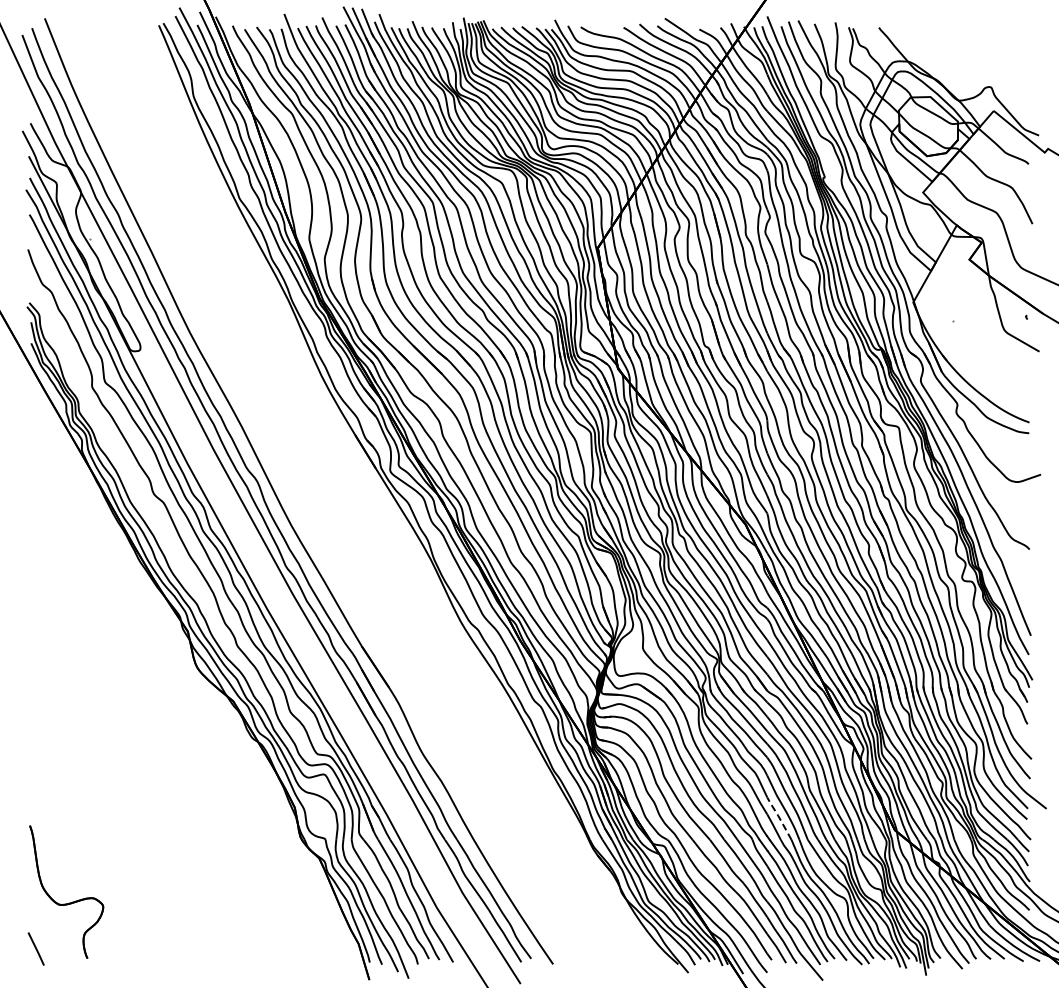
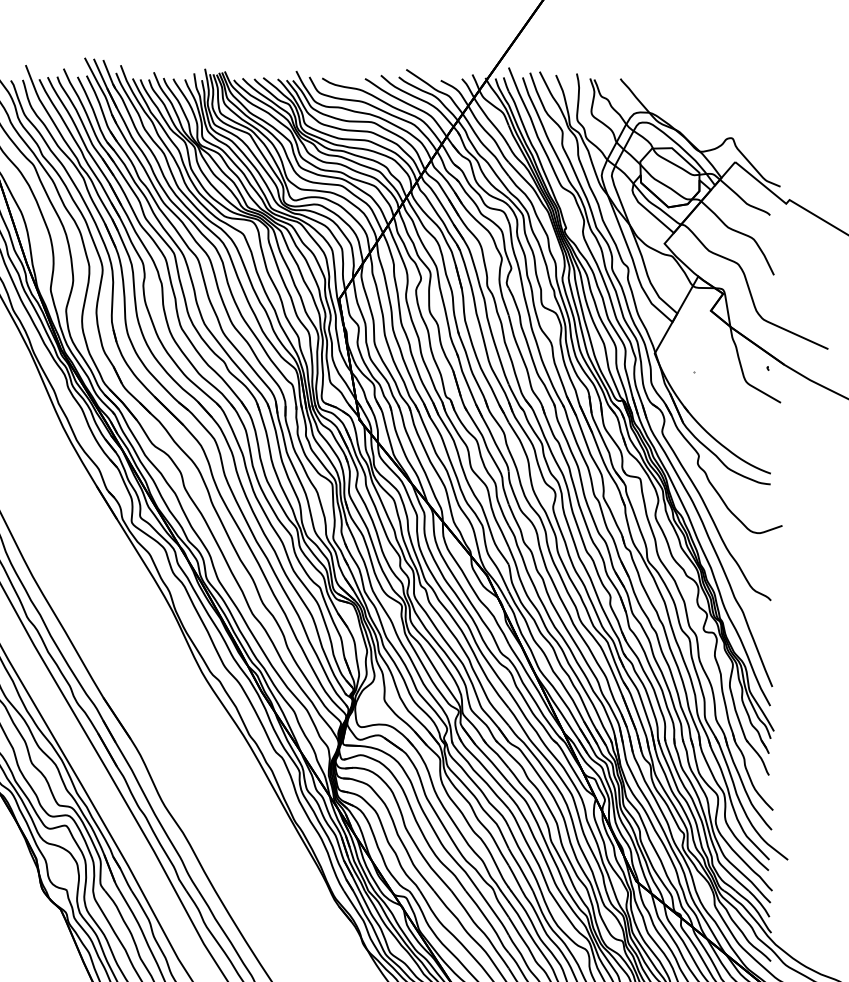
line: (779, 817) -> (520, 868), dashed -> solid

